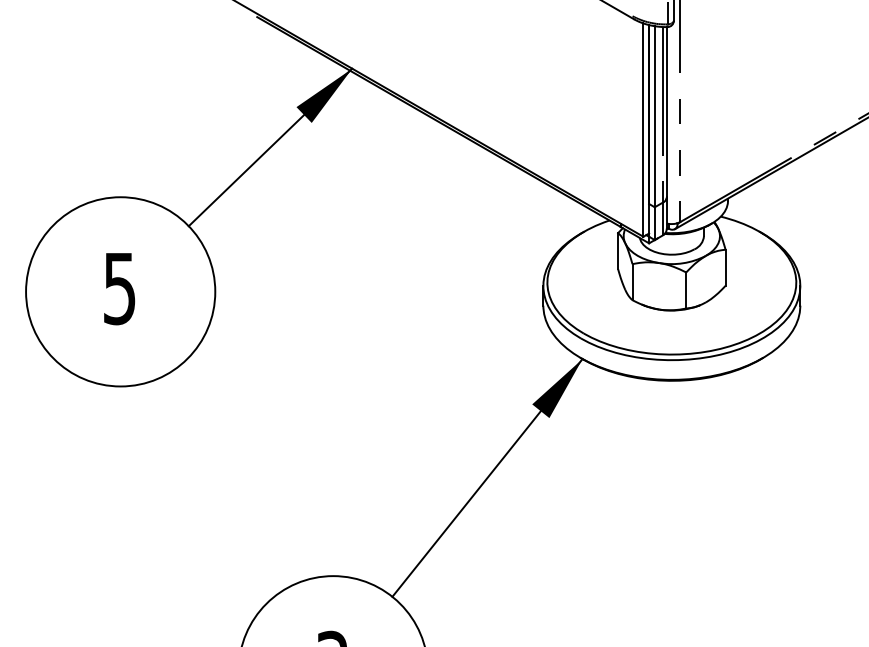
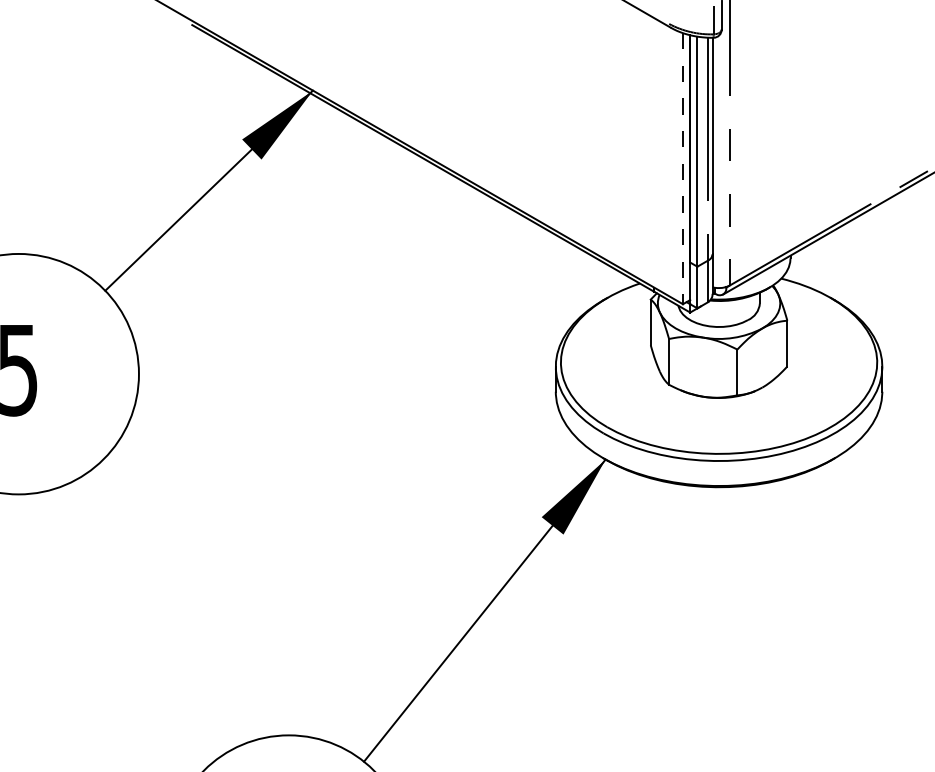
line: (643, 130) -> (683, 169), solid -> dashed

